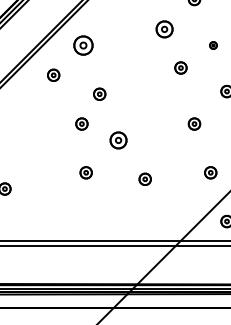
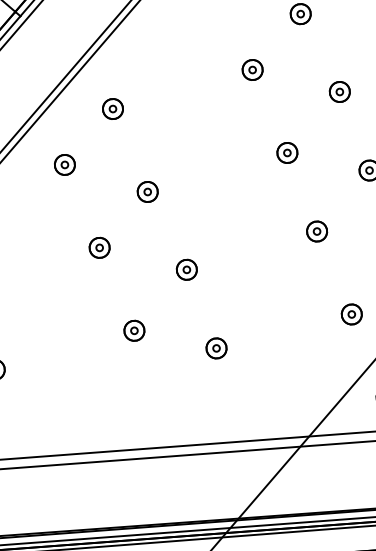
part: (164, 28) -> (252, 68), size x0.71
part: (83, 45) -> (113, 108), size x0.62
part: (213, 45) -> (339, 91), size x1.67
part: (180, 67) -> (286, 152), moved
part: (81, 123) -> (98, 246), moved
part: (118, 139) -> (186, 268), size x0.71
part: (144, 178) -> (215, 347), moved

